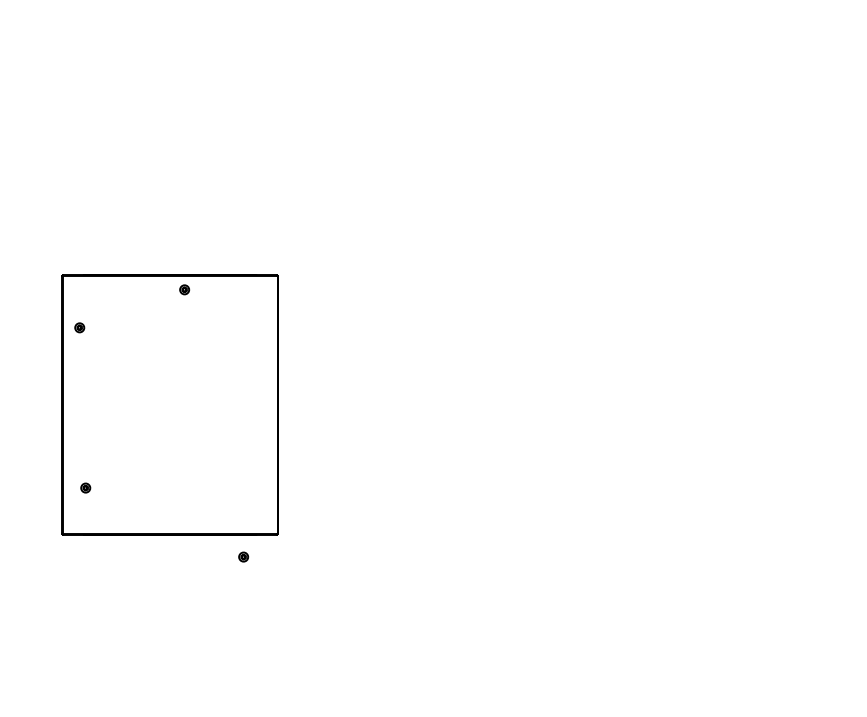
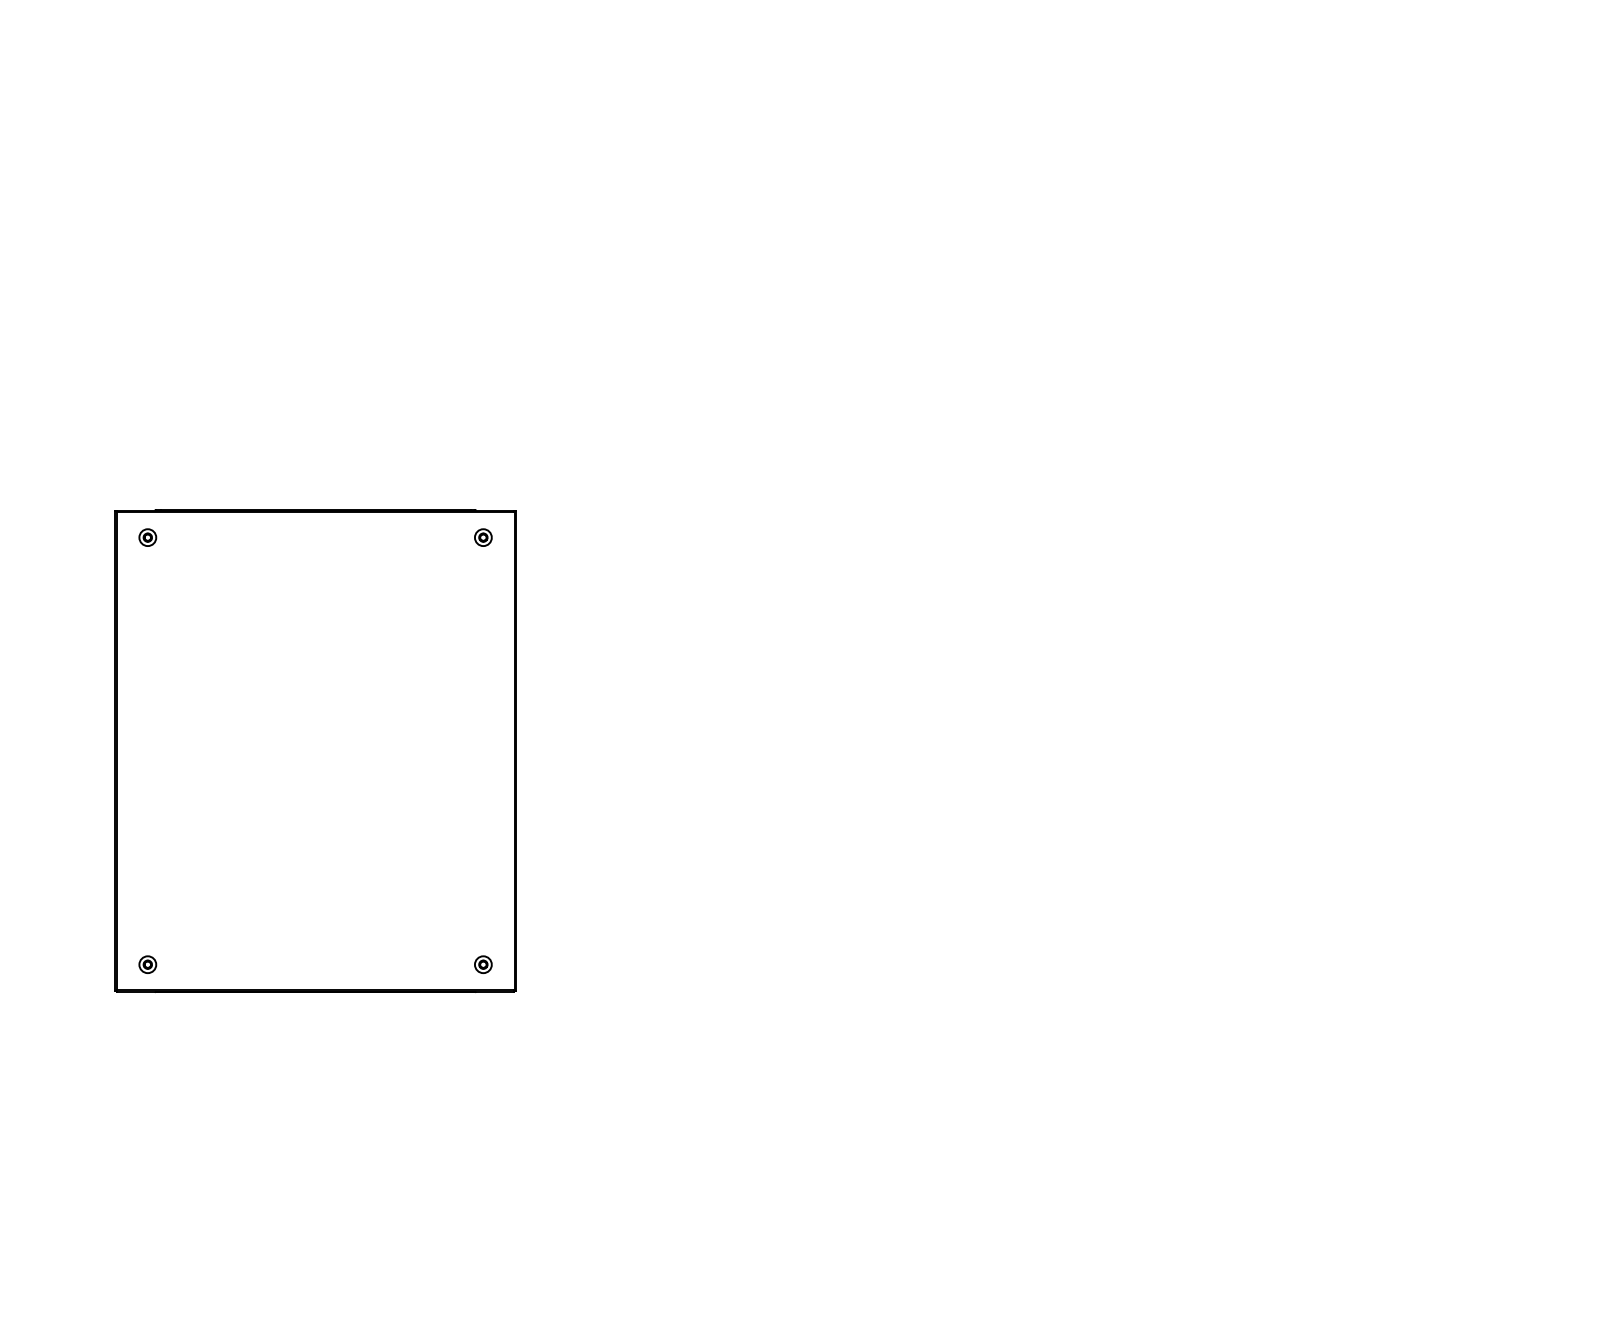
part: (184, 289) -> (483, 537), moved
part: (79, 327) -> (147, 537), moved
part: (85, 487) -> (147, 963), moved
part: (243, 556) -> (483, 963), moved

